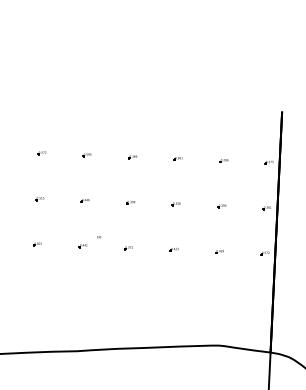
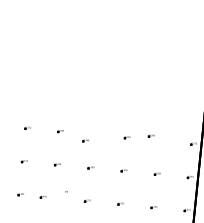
part: (132, 157) -> (85, 140), moved
part: (223, 160) -> (151, 135), moved
part: (82, 246) -> (42, 197), moved

